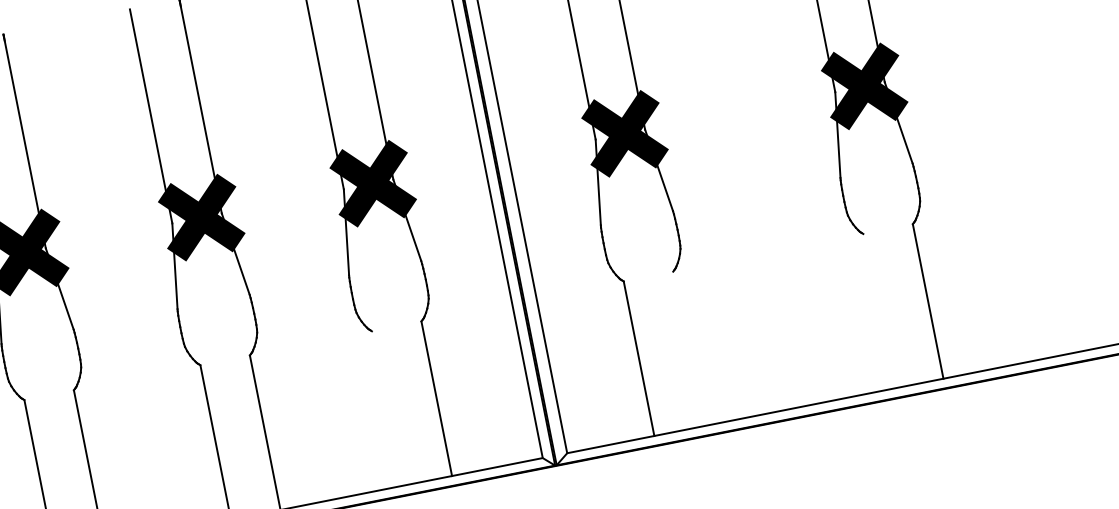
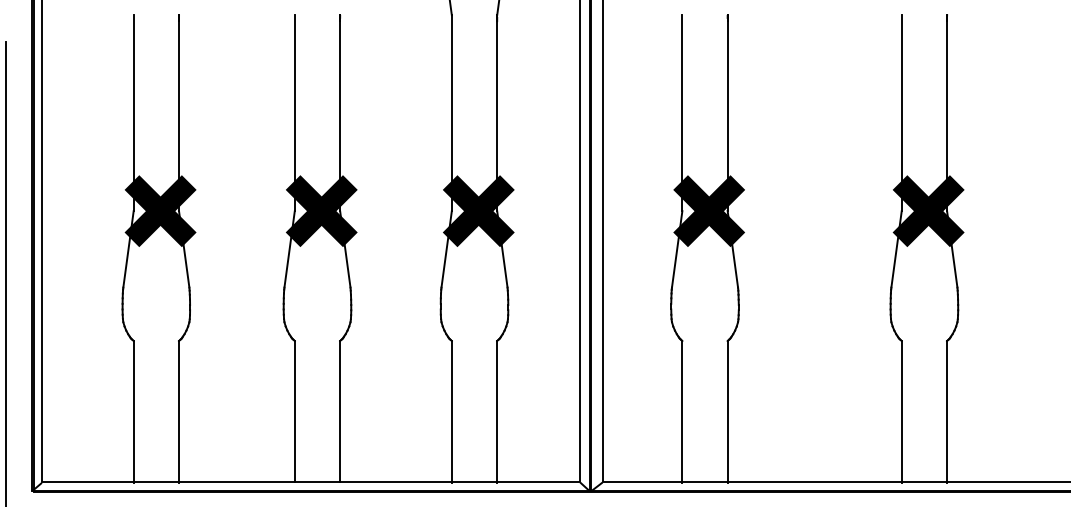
line: (878, 311) -> (901, 411), added
line: (688, 348) -> (727, 411), added
line: (386, 408) -> (451, 411), added

